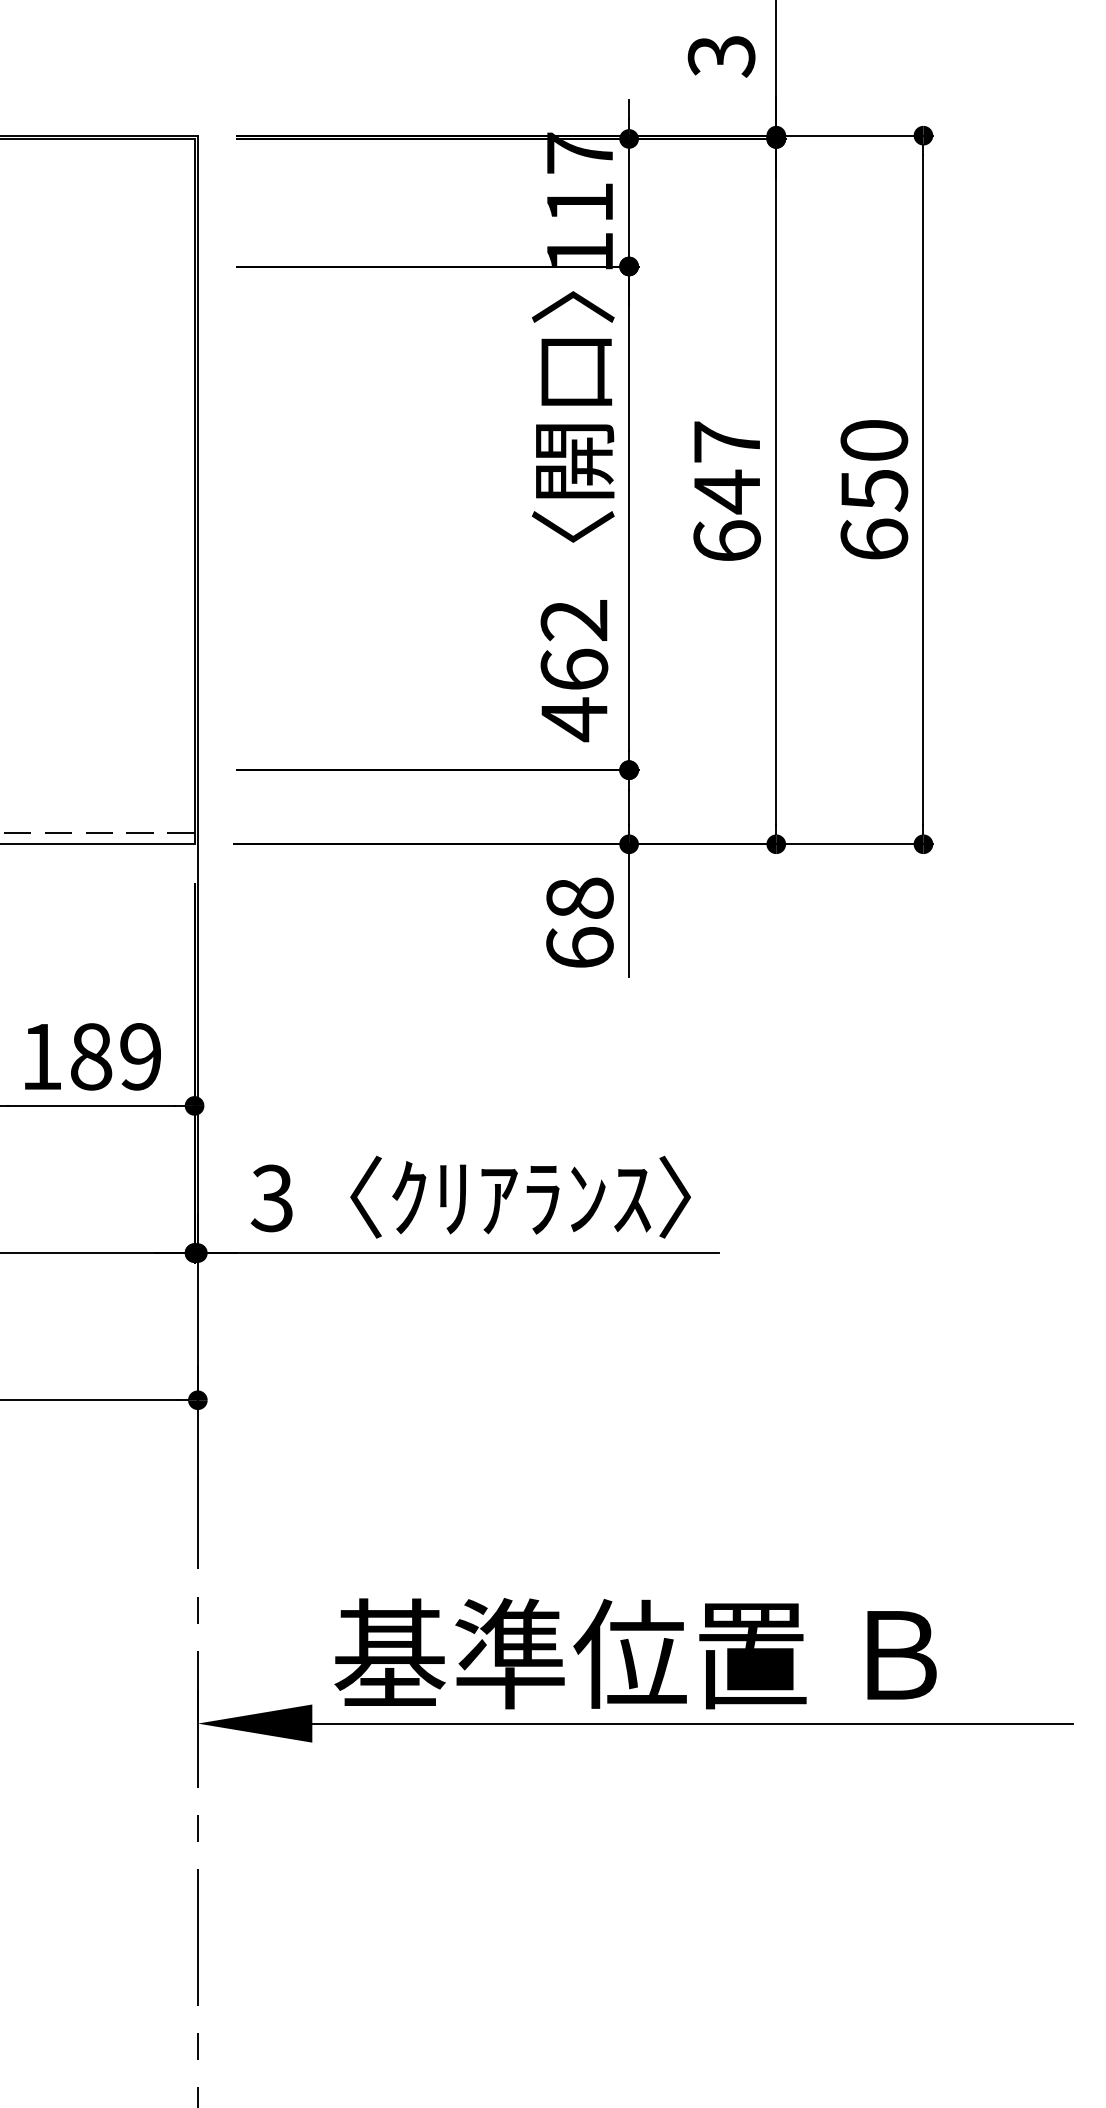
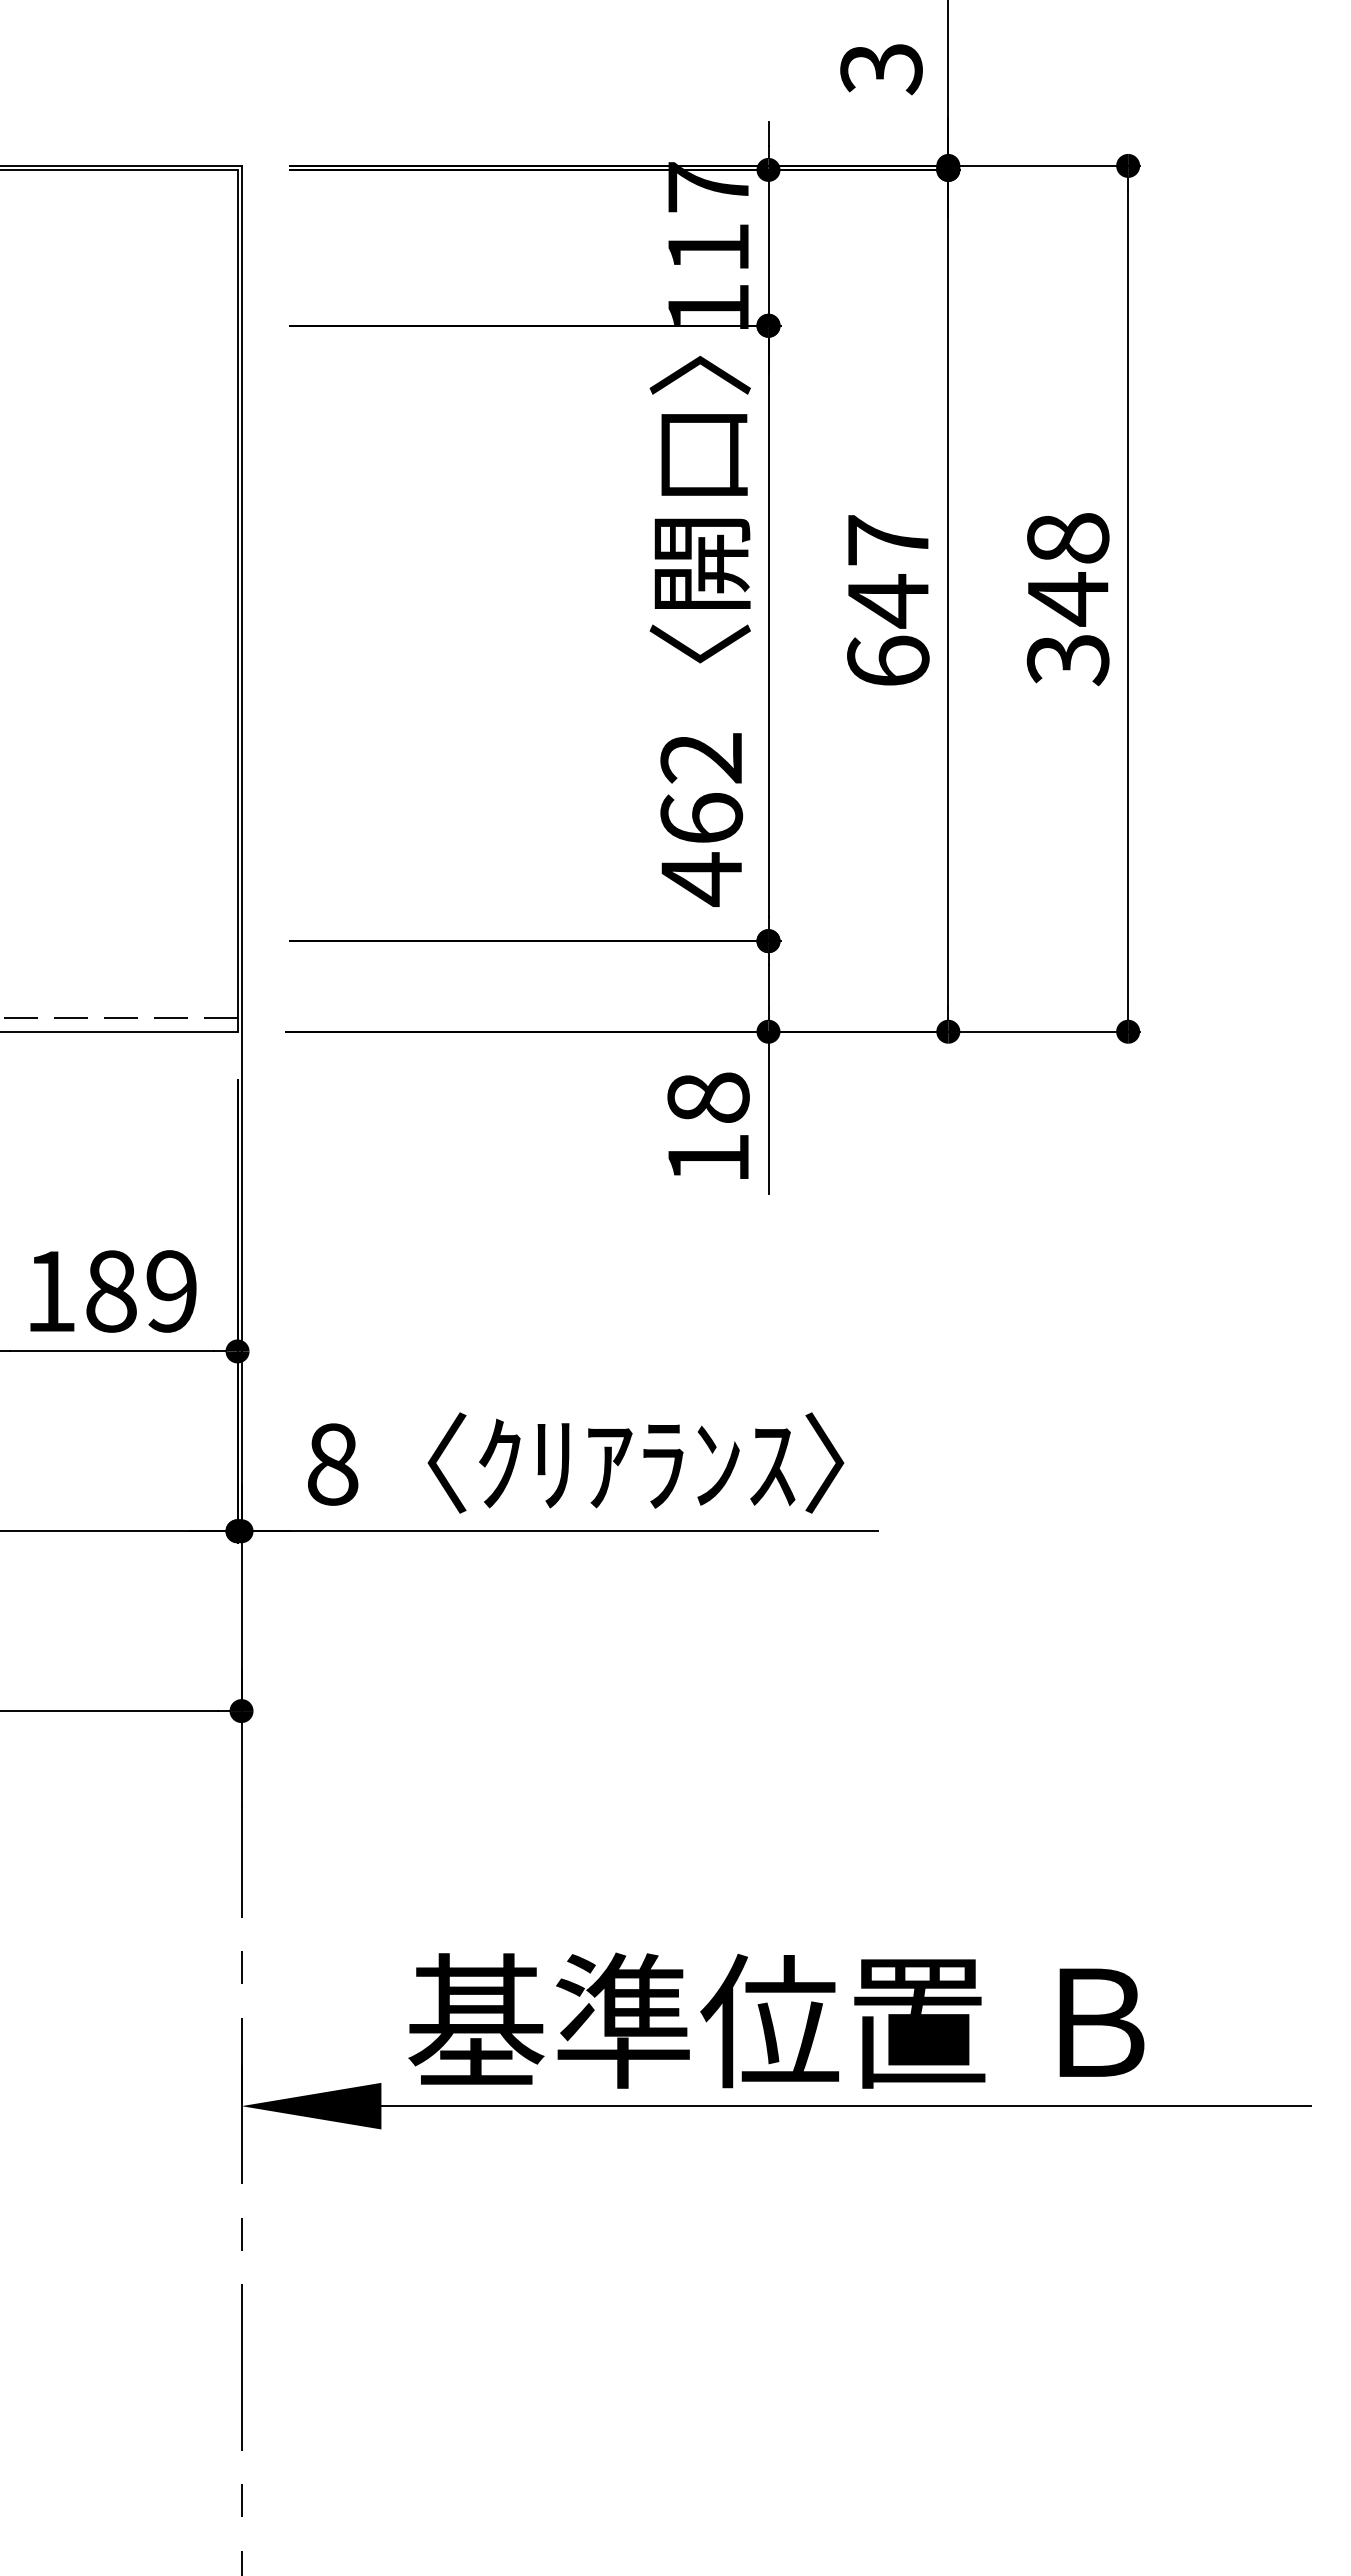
text: (873, 490) -> (1067, 599), 650 -> 348
text: (580, 947) -> (708, 1157), 68 -> 18
text: (272, 1198) -> (332, 1464), 3 -> 8

